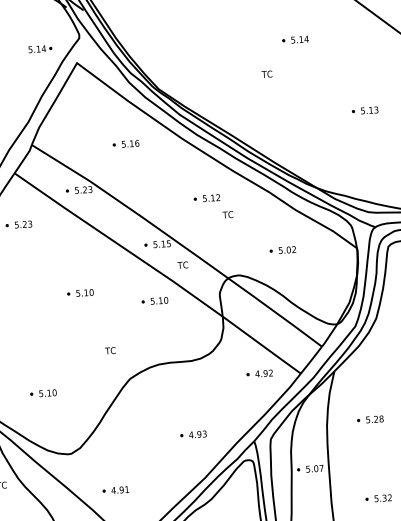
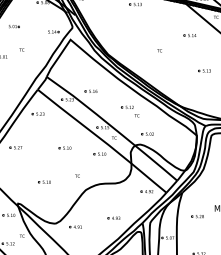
part: (294, 39) -> (189, 35), moved
part: (124, 142) -> (90, 90), moved
part: (282, 248) -> (147, 133), moved
part: (42, 391) -> (44, 181), moved
part: (115, 489) -> (75, 226), moved

